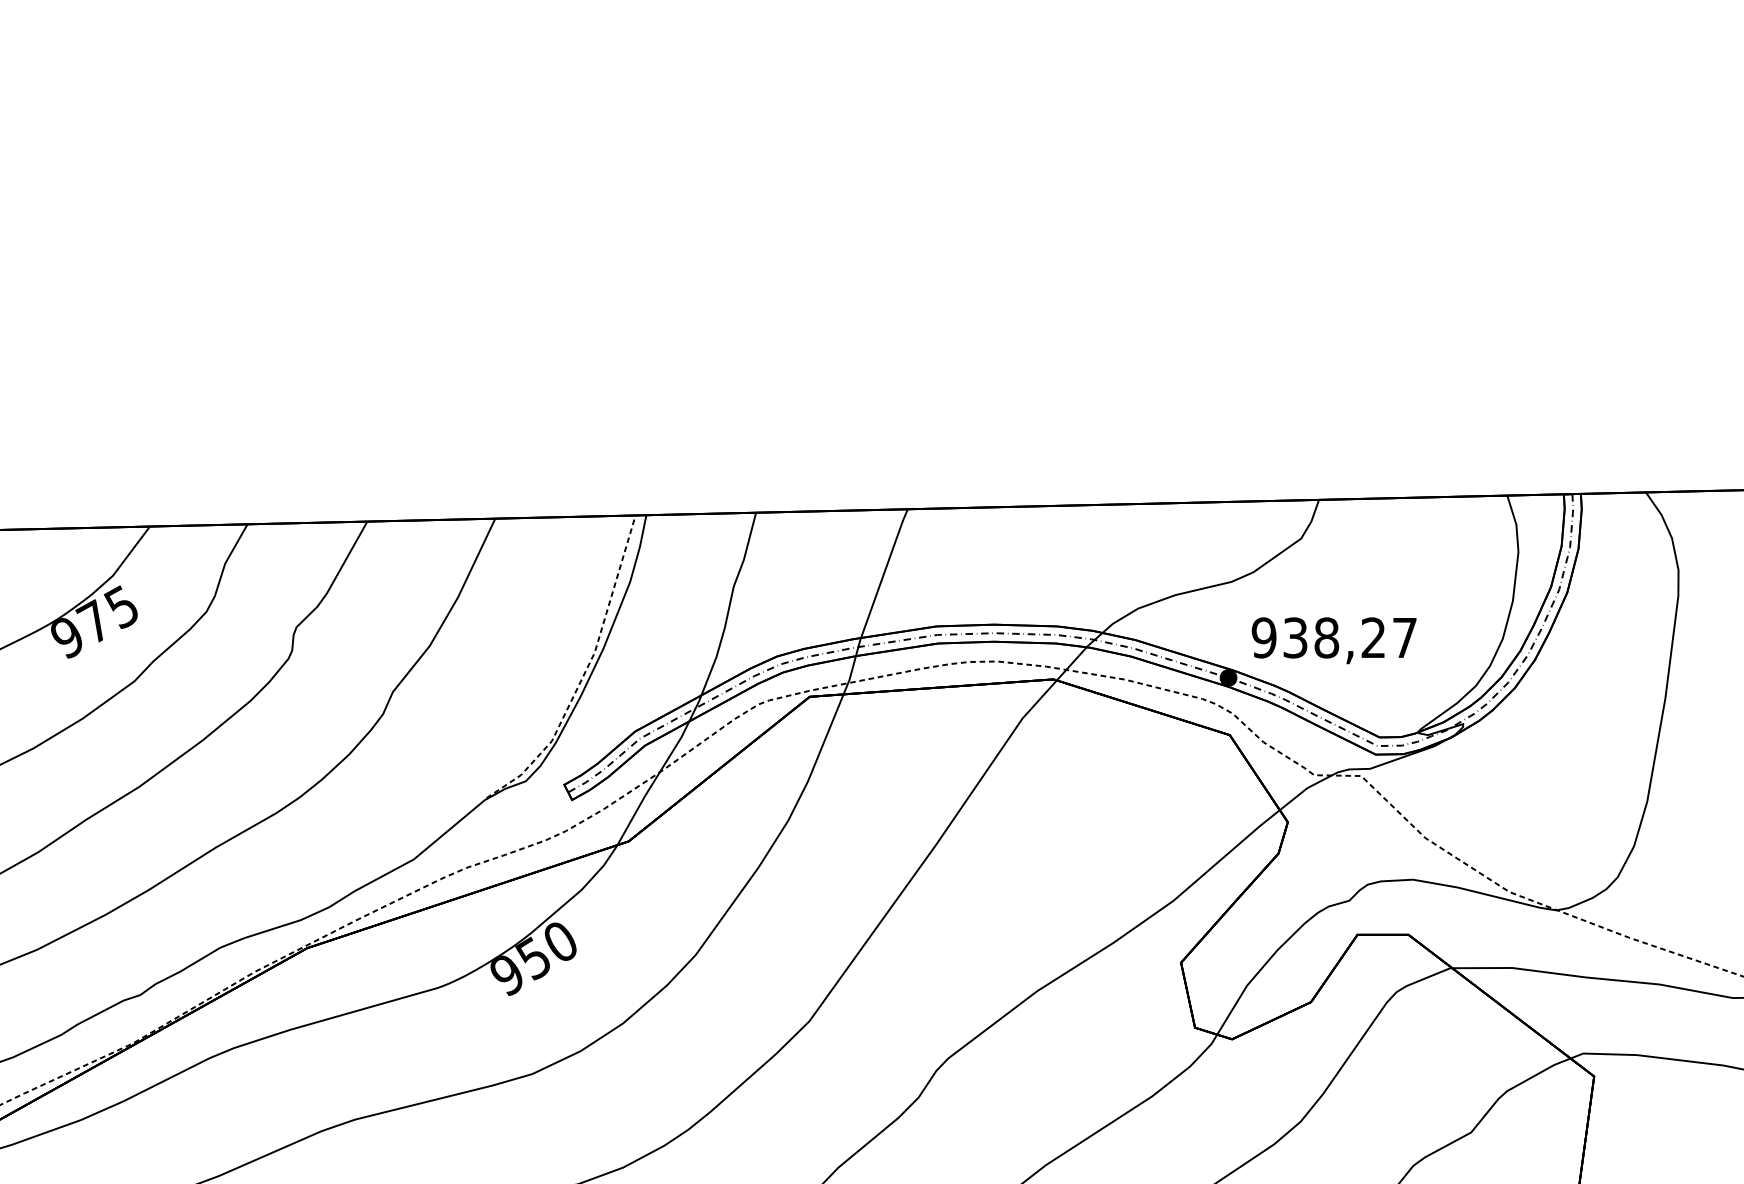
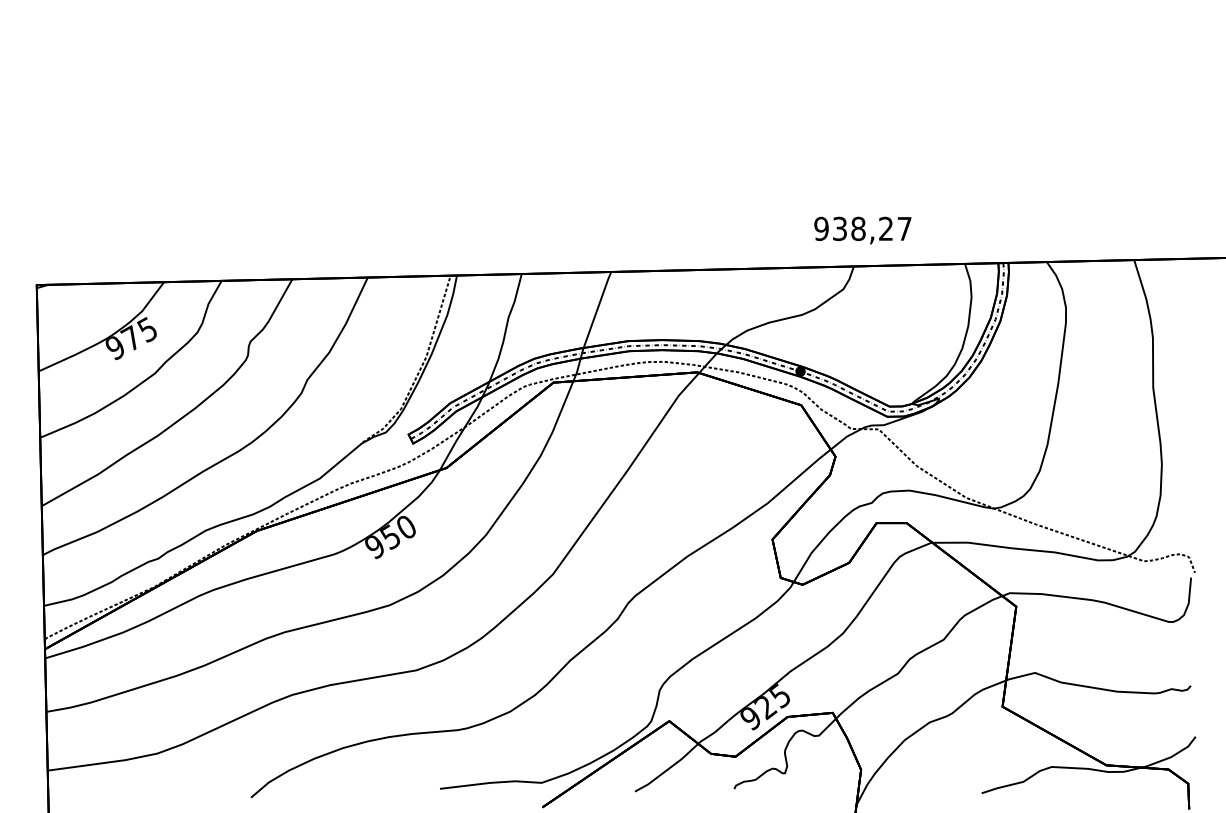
text: (1333, 640) -> (862, 230), moved

